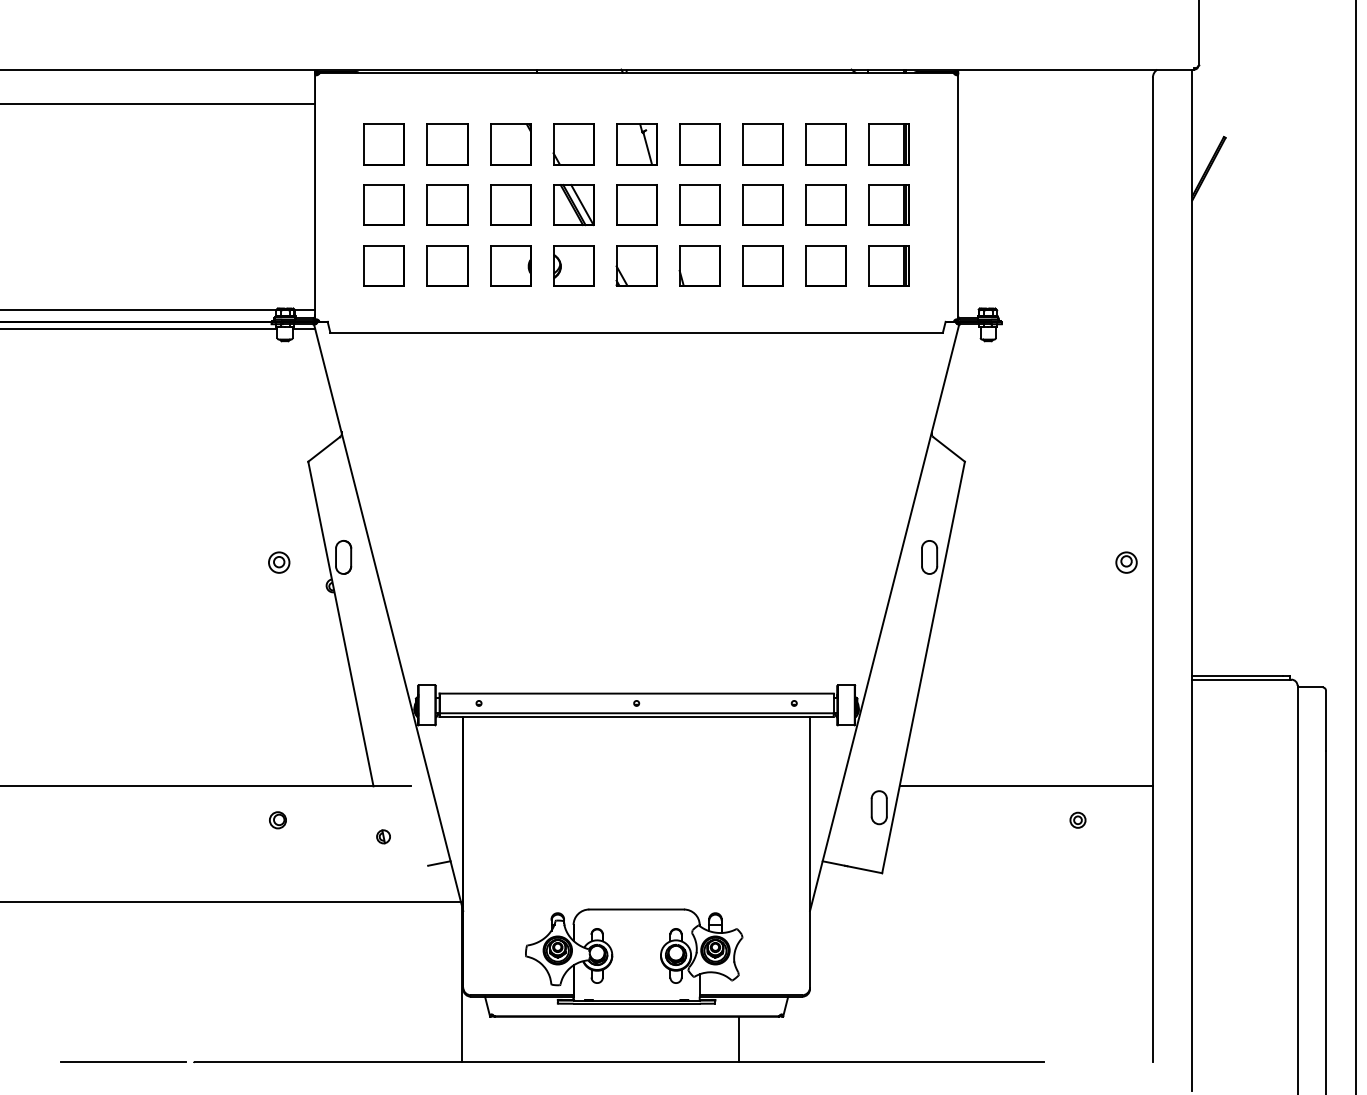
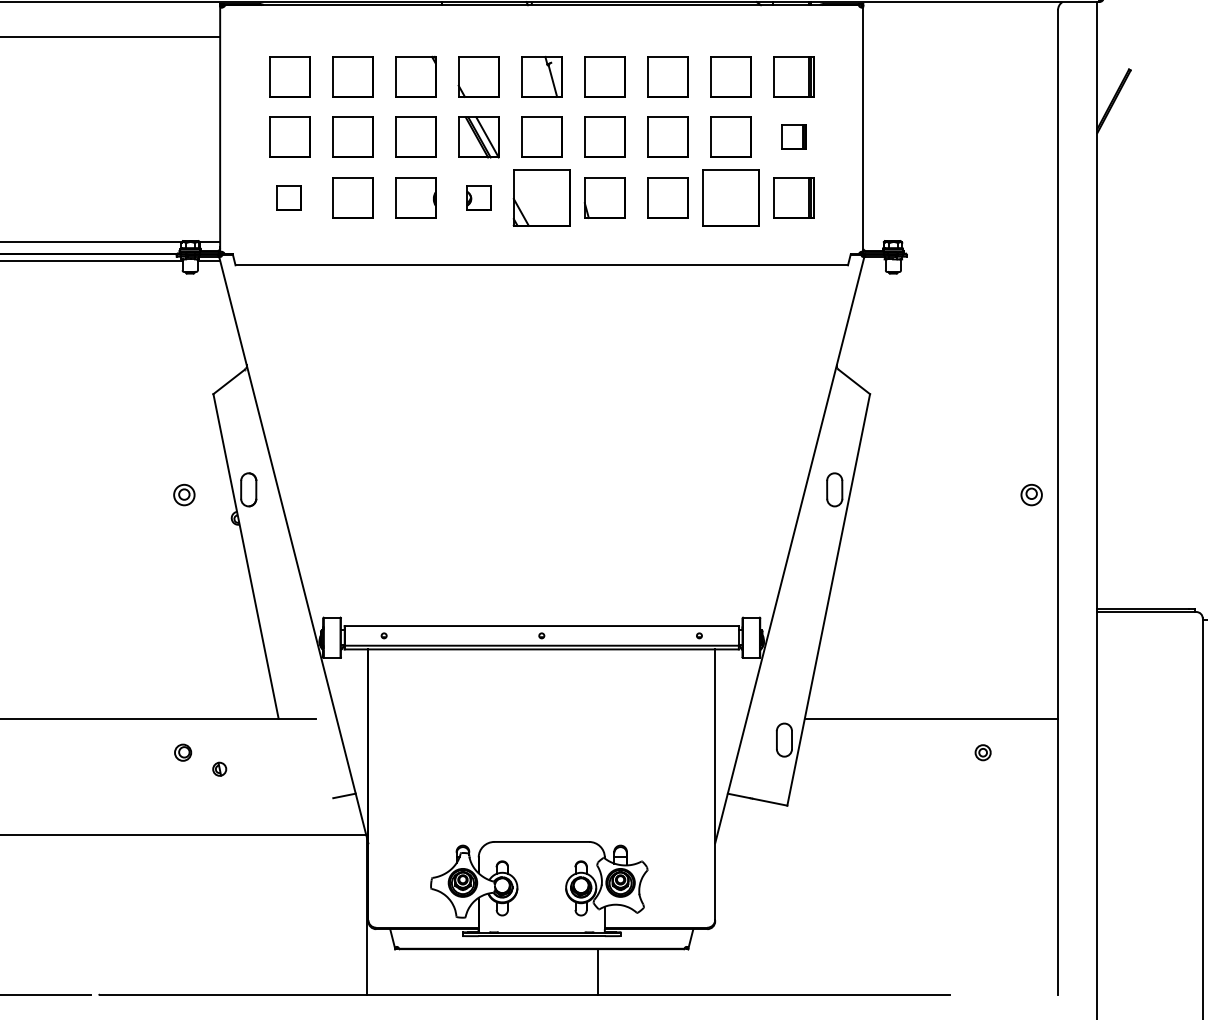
part: (888, 204) -> (793, 136), size x0.6
part: (383, 265) -> (288, 197), size x0.6
part: (573, 265) -> (478, 197), size x0.6
part: (636, 265) -> (541, 197), size x1.4
part: (825, 265) -> (730, 197), size x1.4
part: (383, 836) -> (219, 768), moved
line: (739, 1039) -> (598, 971), moved

